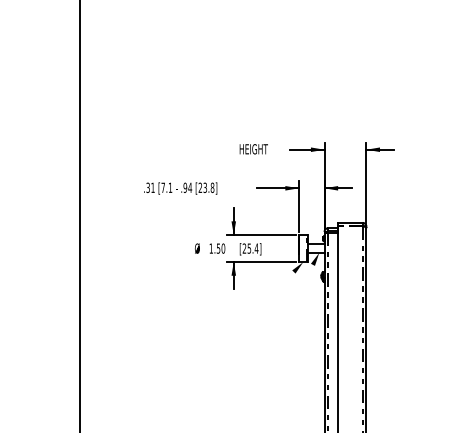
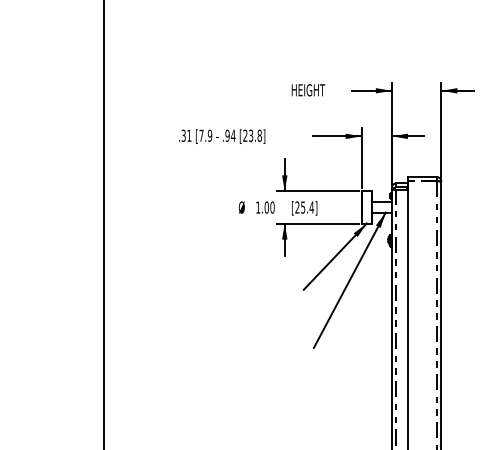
text: (170, 187) -> (210, 135), [7.1 -> [7.9
text: (218, 248) -> (266, 207), 1.50 -> 1.00
line: (276, 290) -> (335, 257), added
line: (288, 309) -> (349, 279), added

